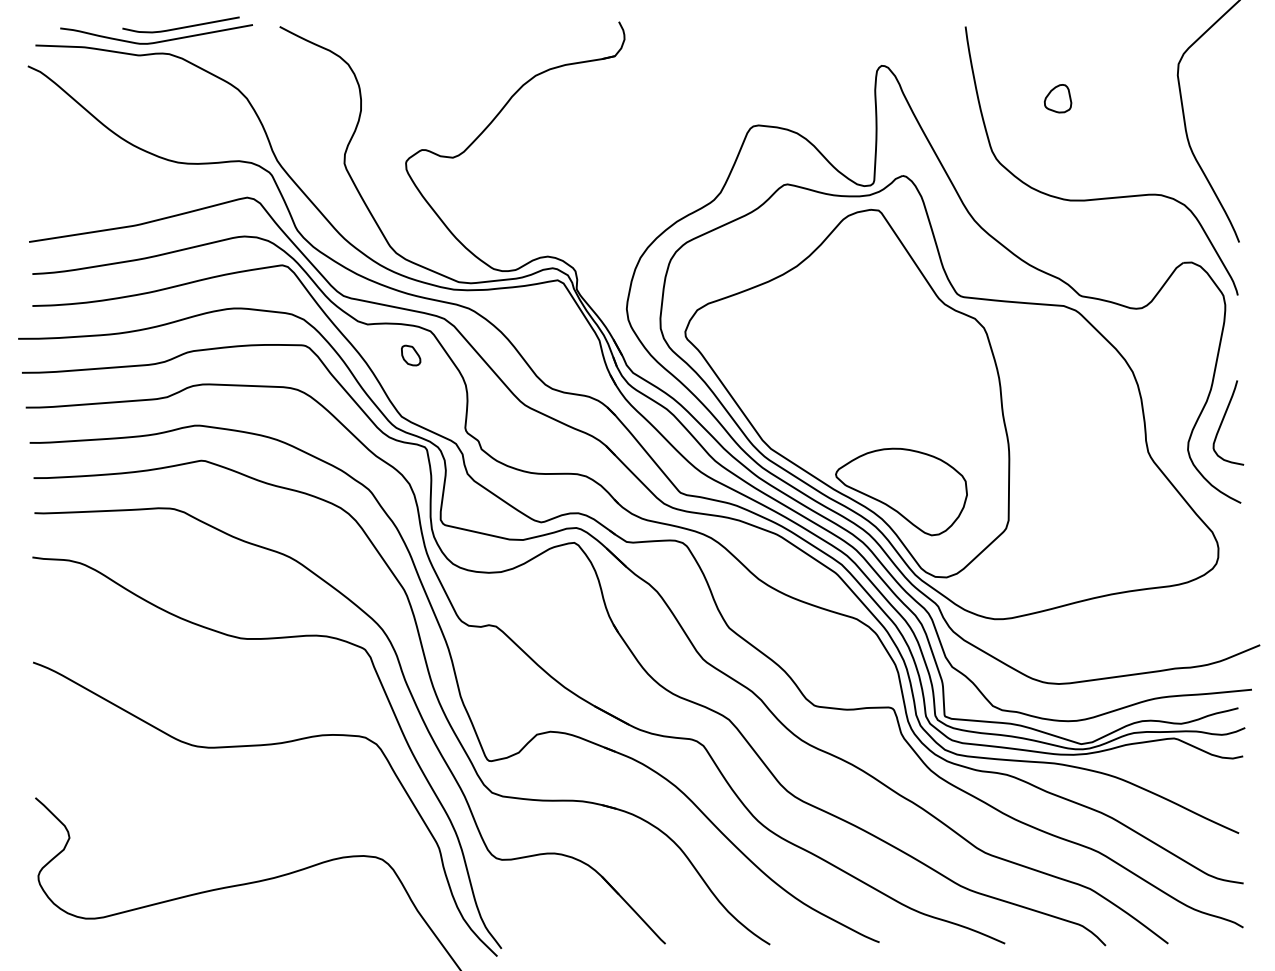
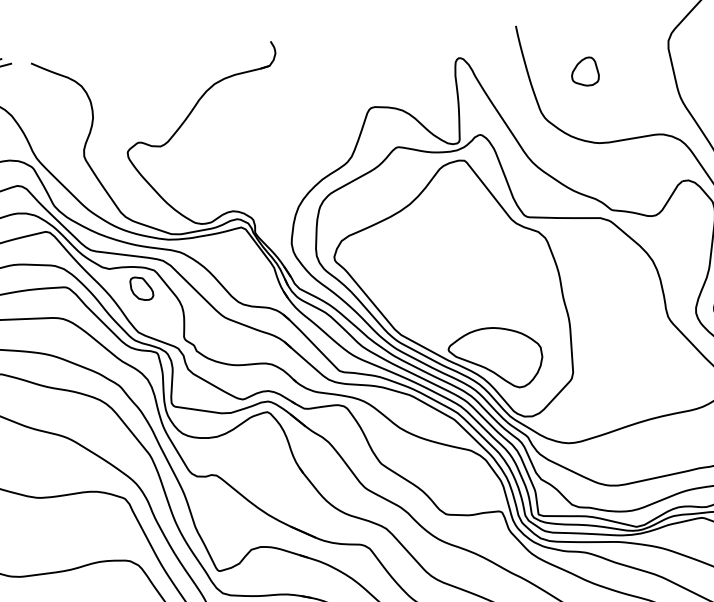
part: (1057, 98) -> (584, 71), size x1.43
part: (410, 355) -> (141, 288), size x1.67

